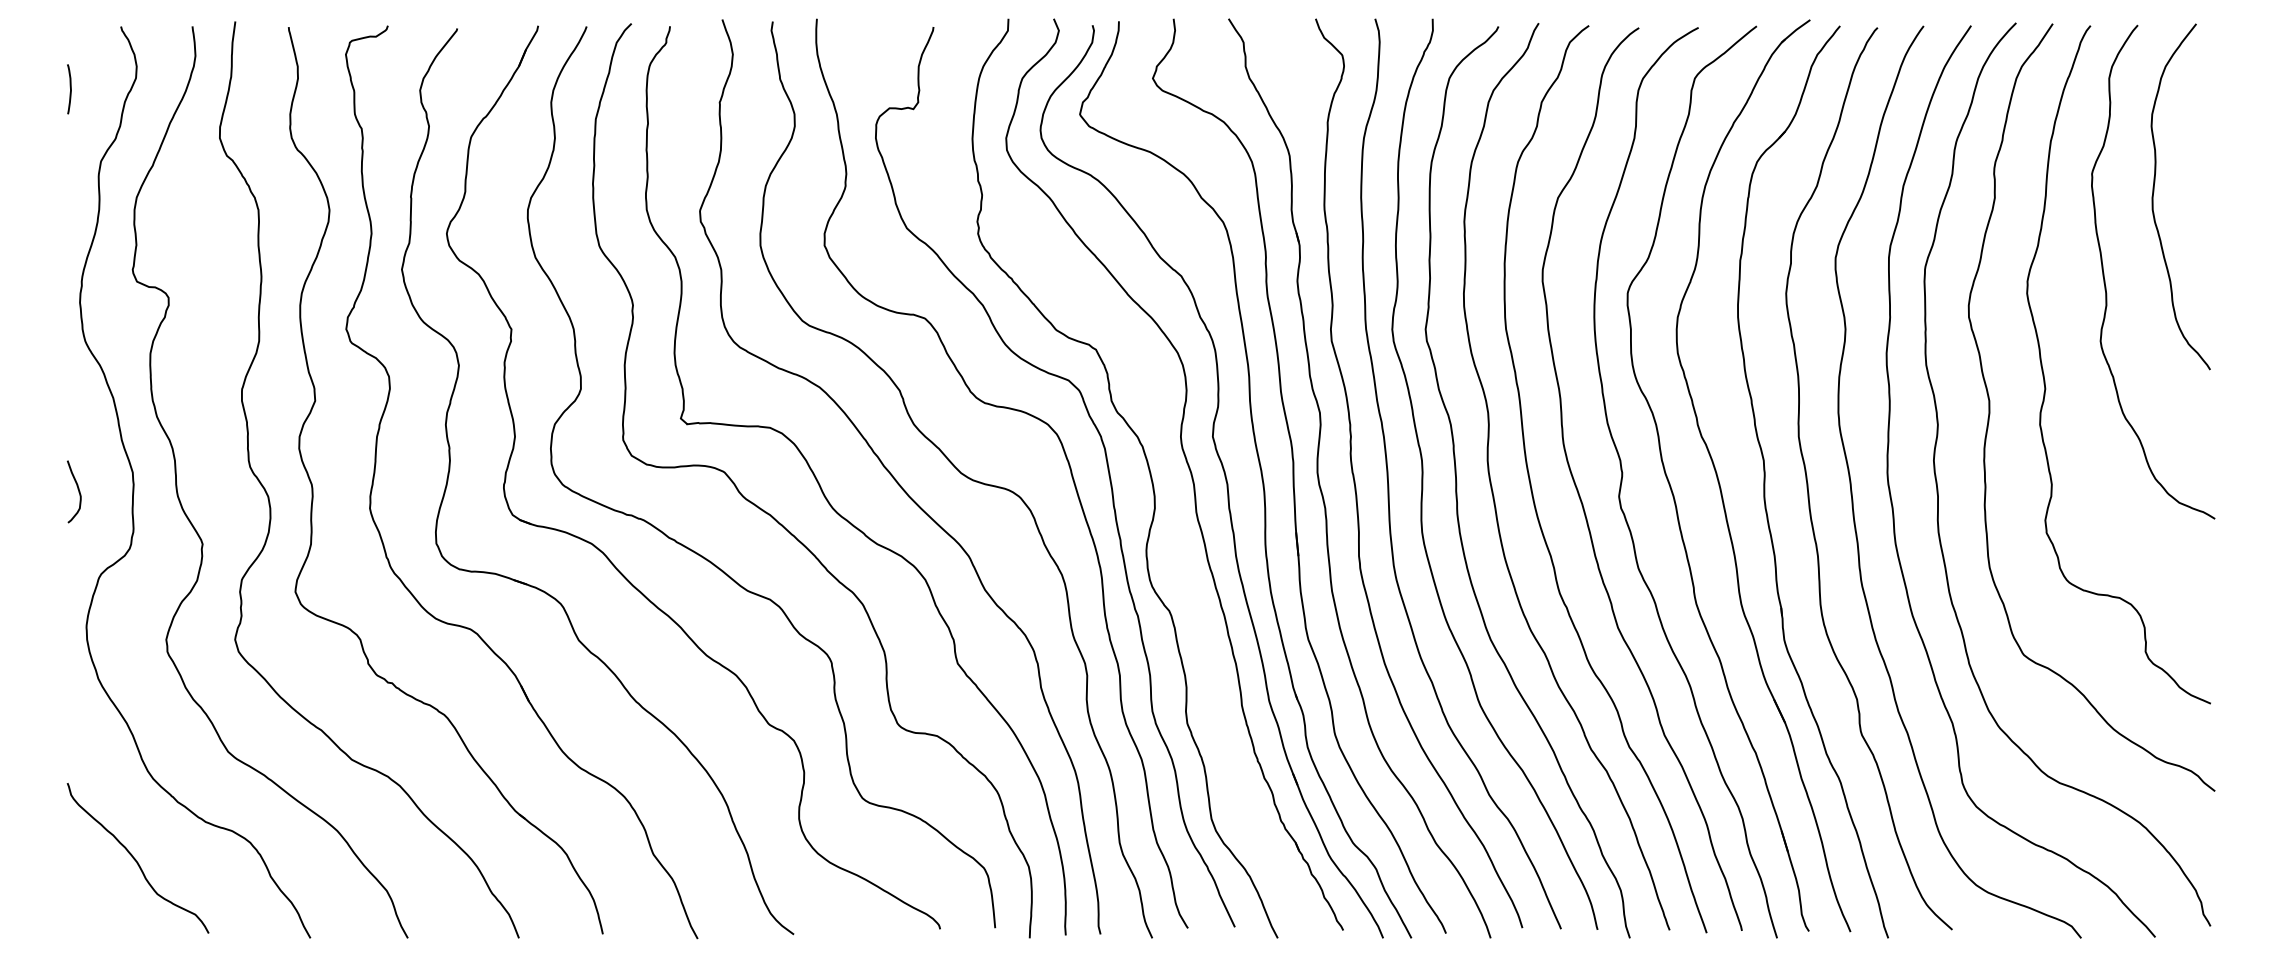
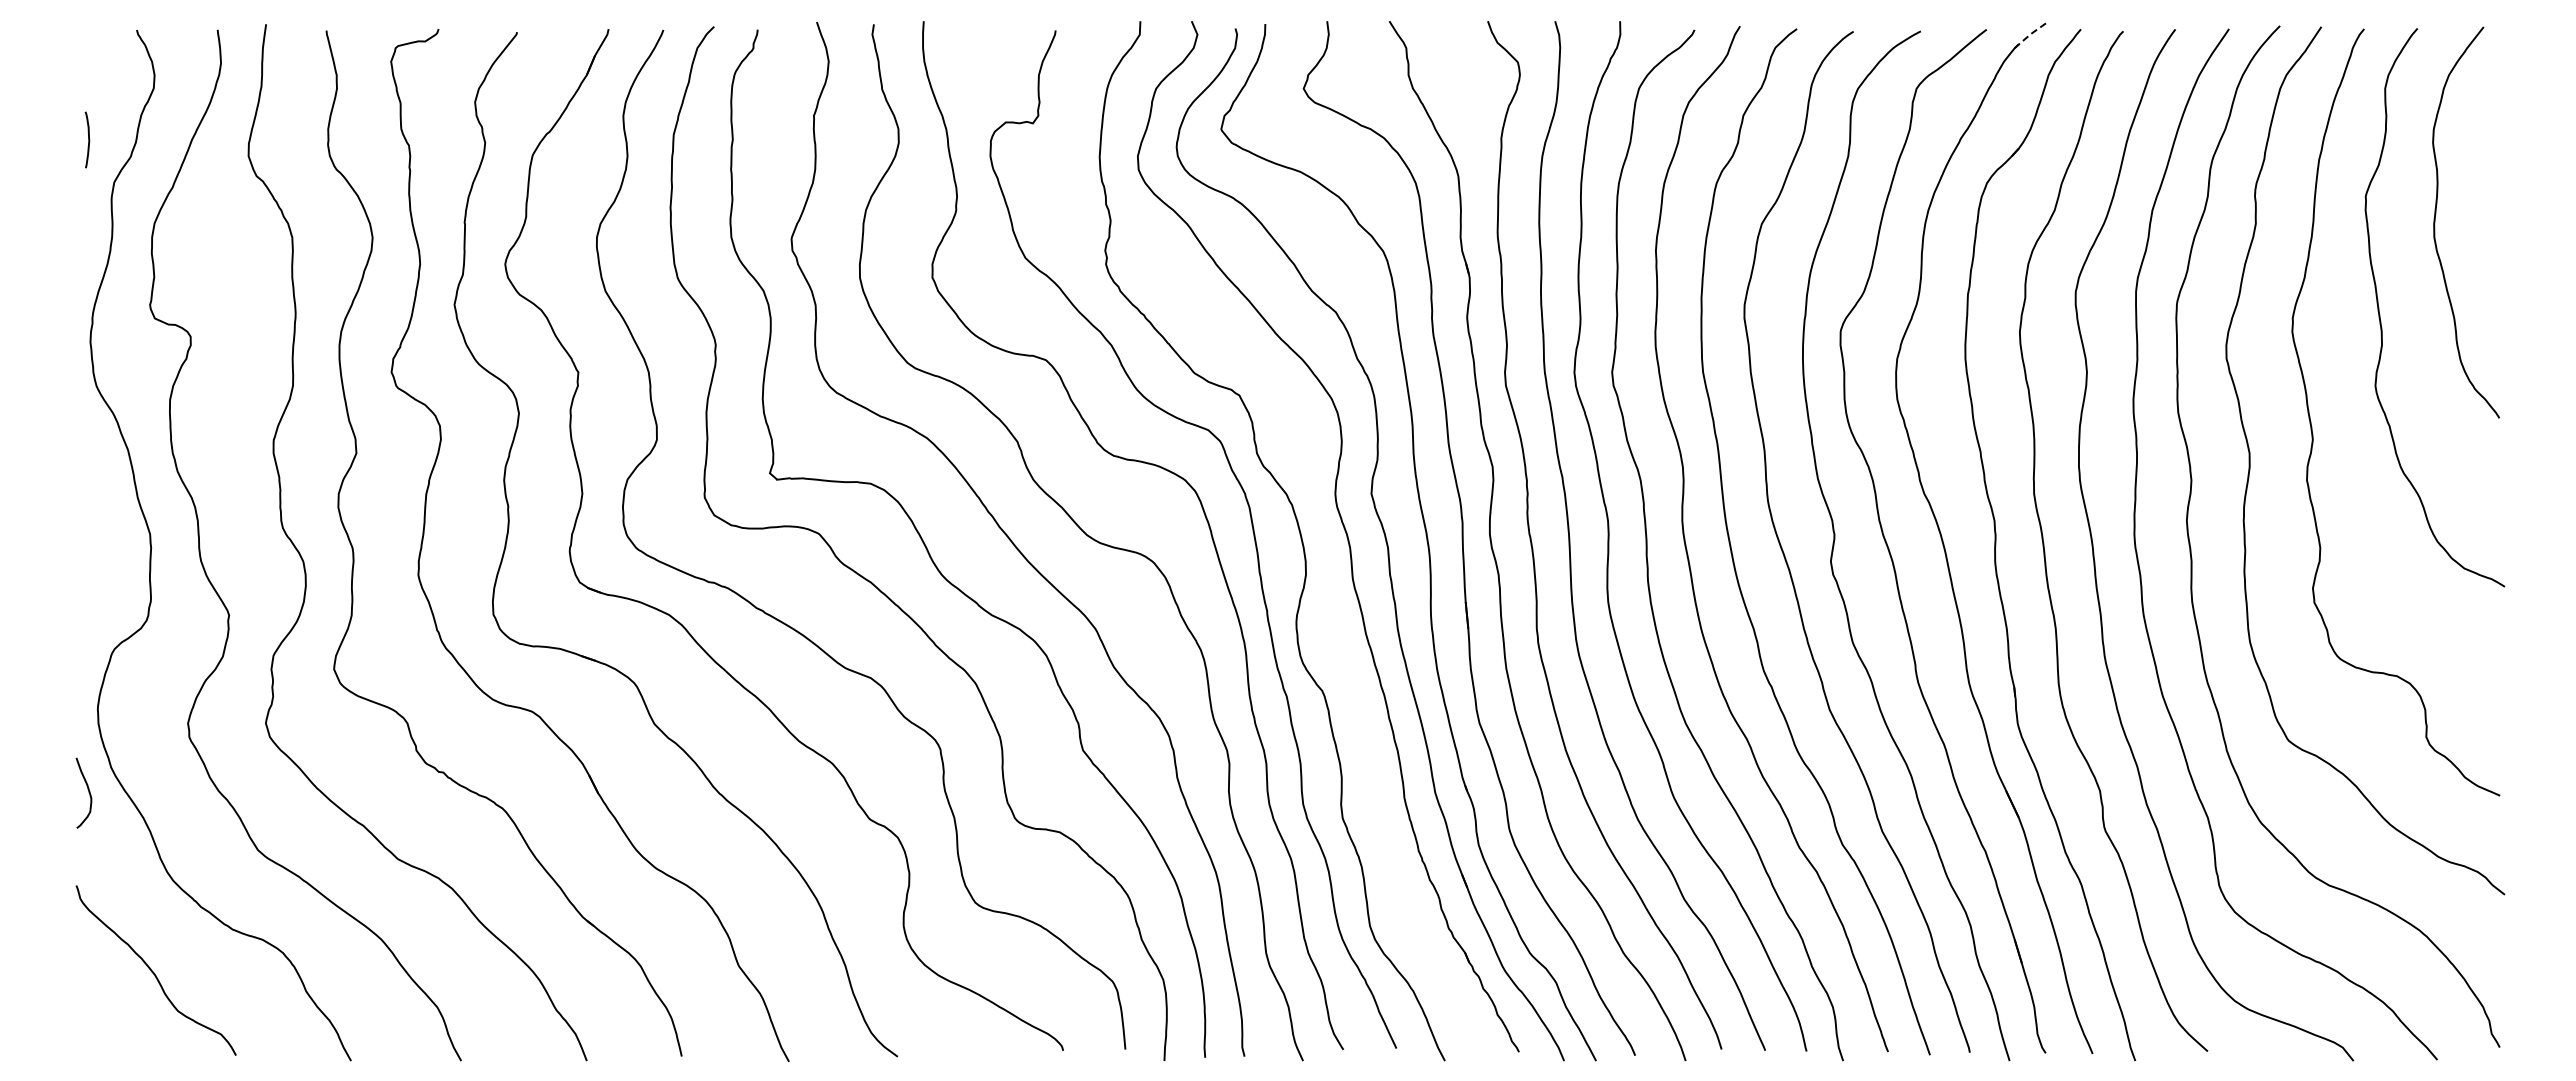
line: (1795, 30) -> (2030, 34), solid -> dashed
curve: (70, 88) -> (88, 139), moved
curve: (77, 488) -> (87, 789), moved

